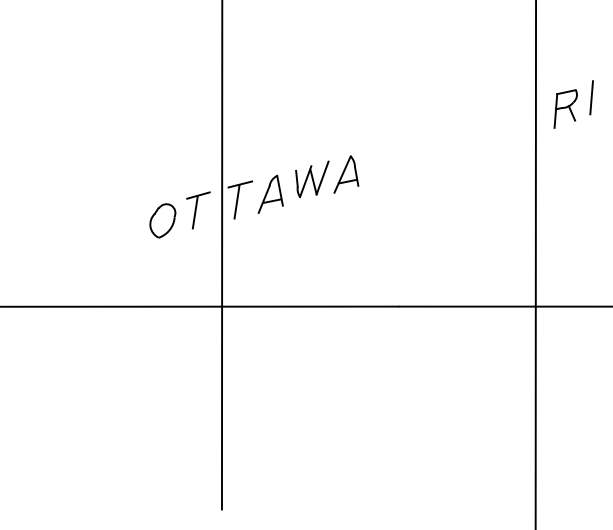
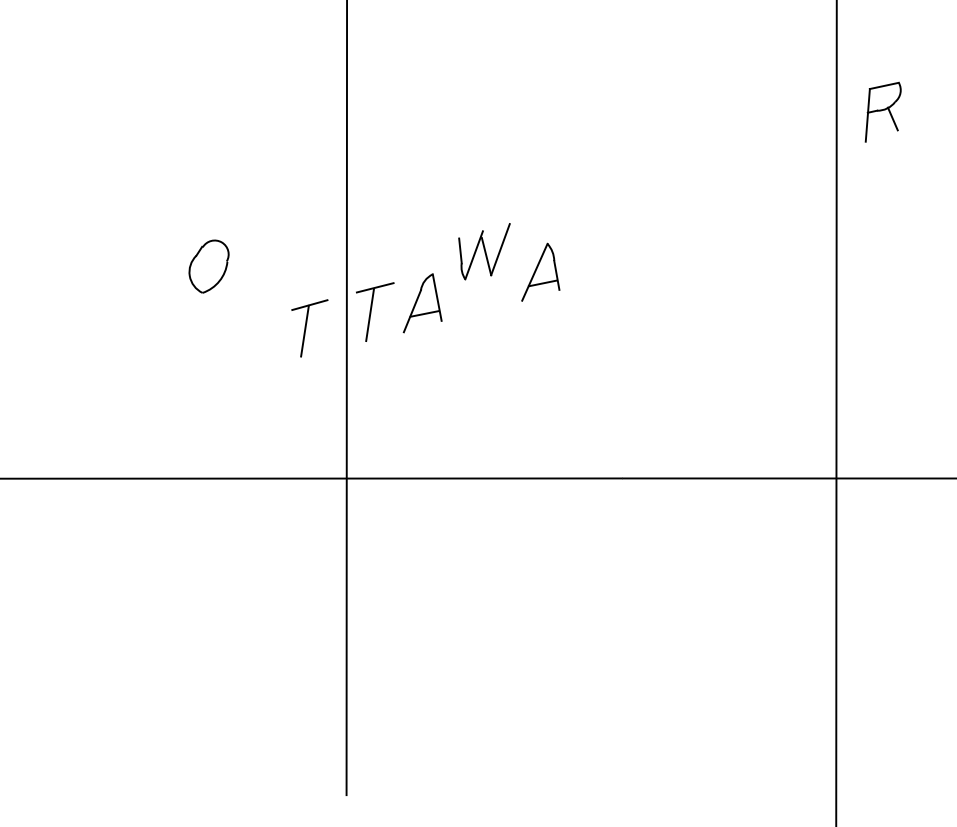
line: (591, 97) -> (923, 152), removed
part: (565, 108) -> (882, 111), moved
part: (312, 179) -> (484, 251), moved
part: (162, 220) -> (208, 265), moved

